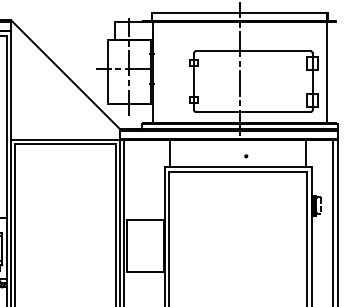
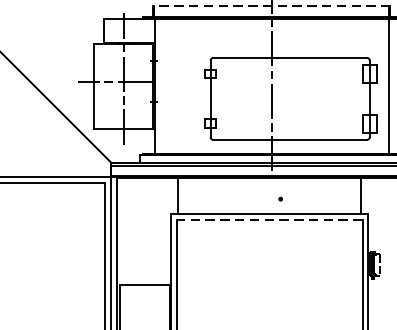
line: (239, 12) -> (271, 6), solid -> dashed
line: (237, 171) -> (268, 219), solid -> dashed

